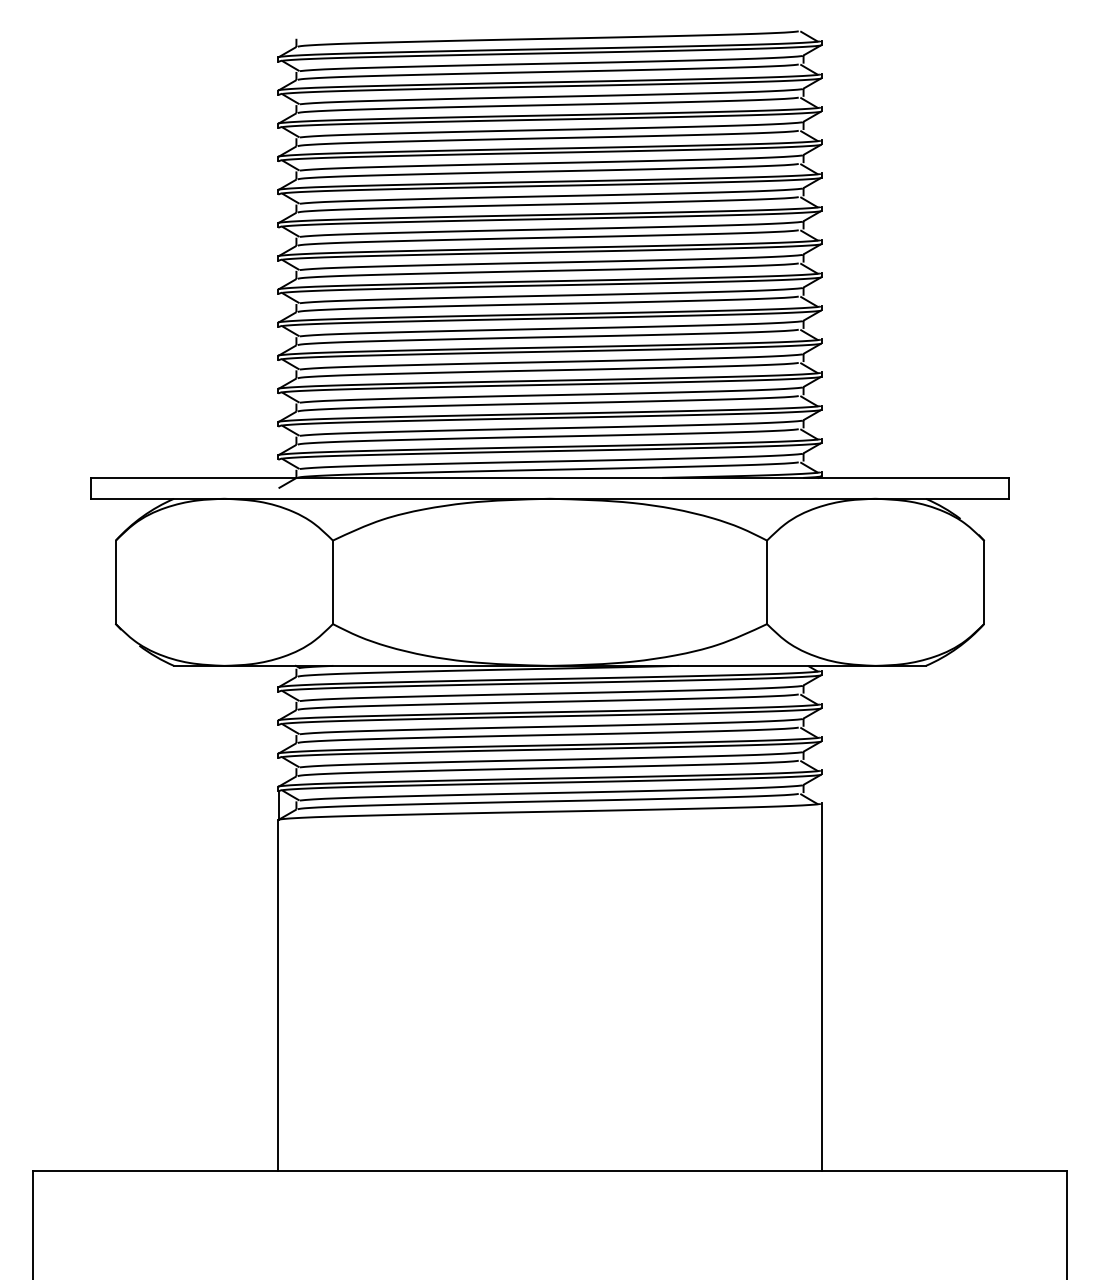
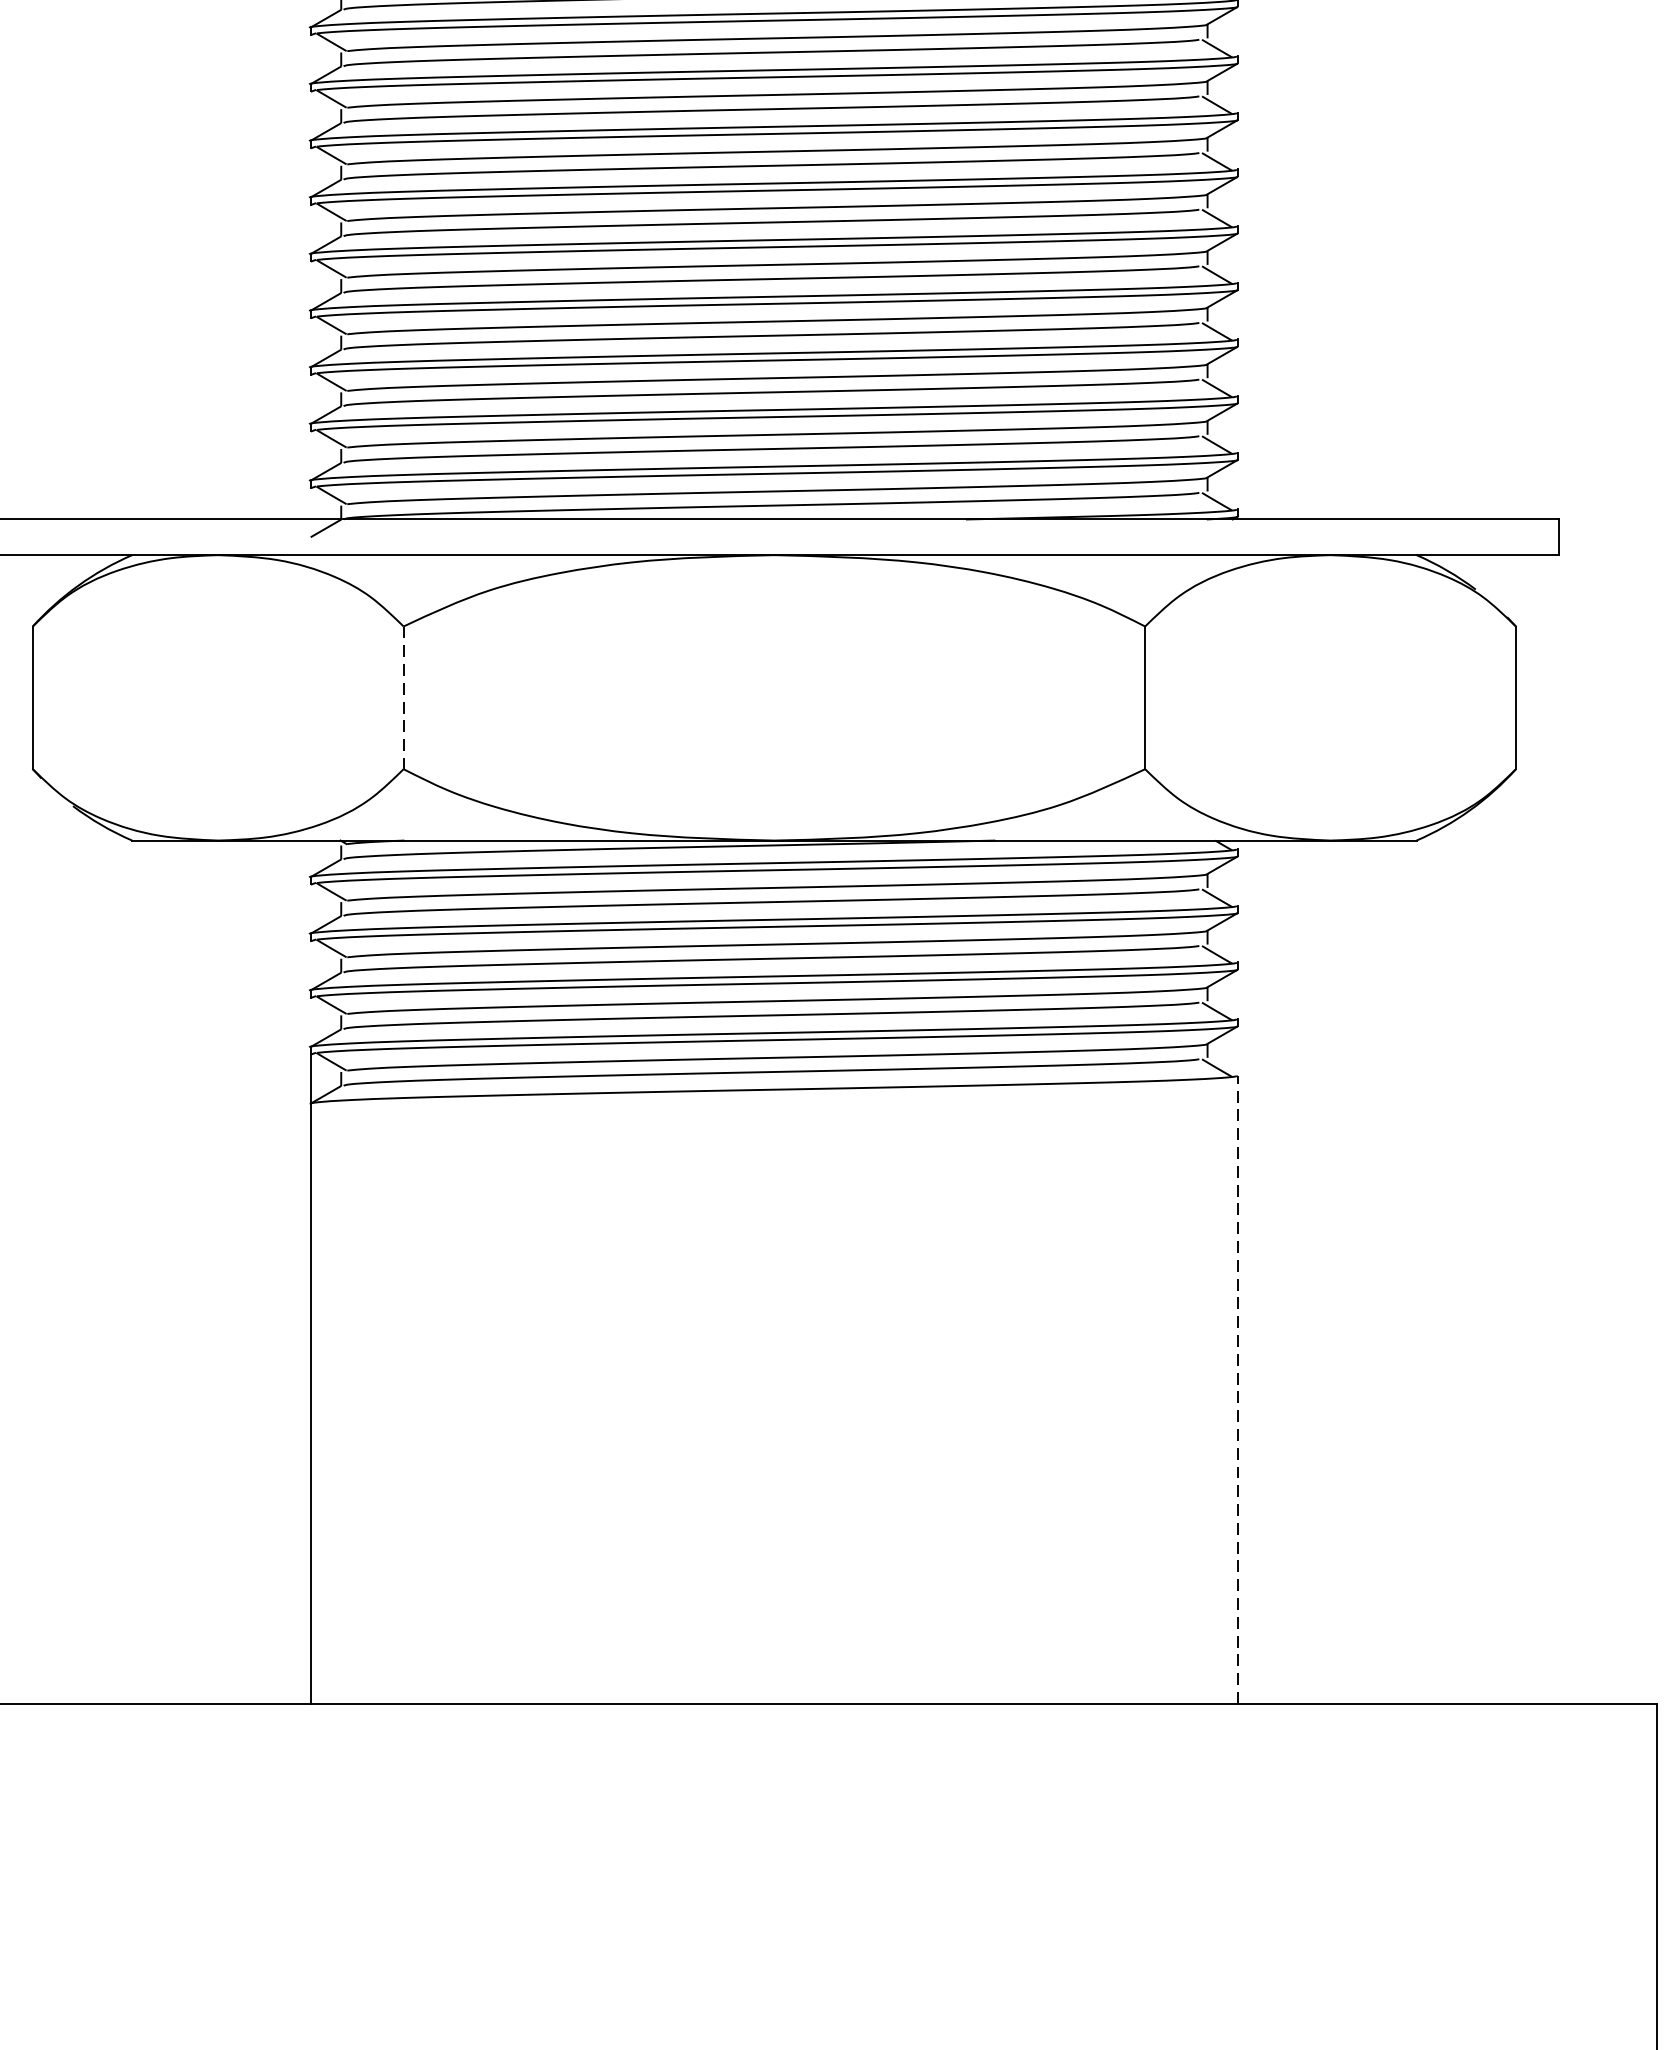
line: (332, 582) -> (402, 698), solid -> dashed
line: (821, 987) -> (1238, 1389), solid -> dashed

